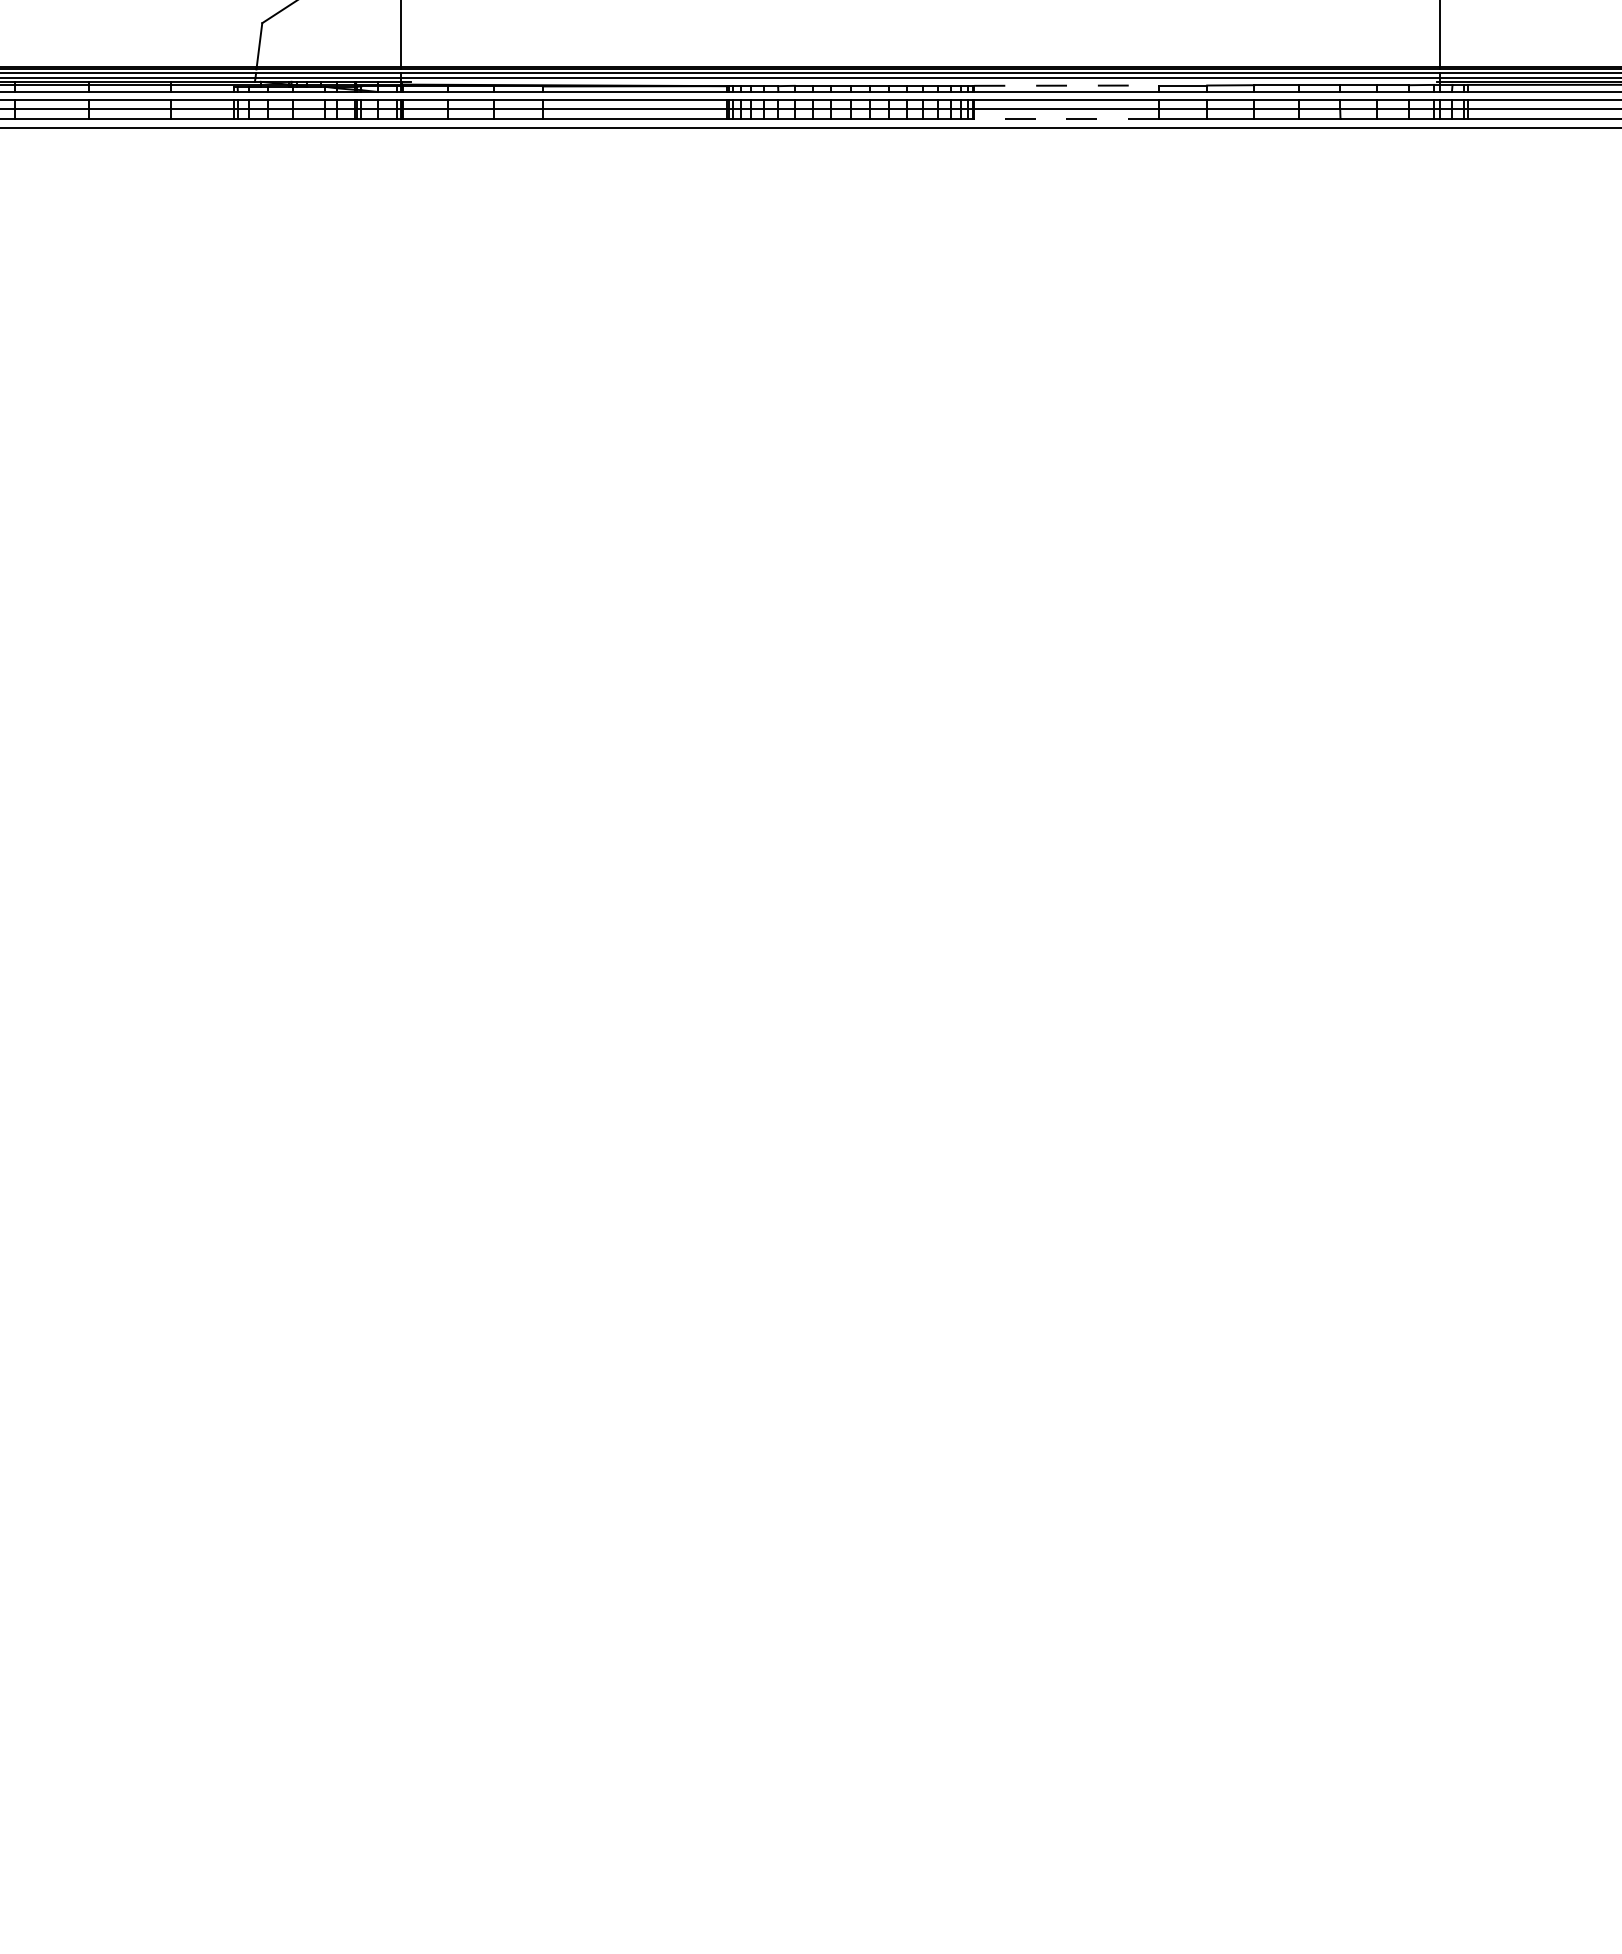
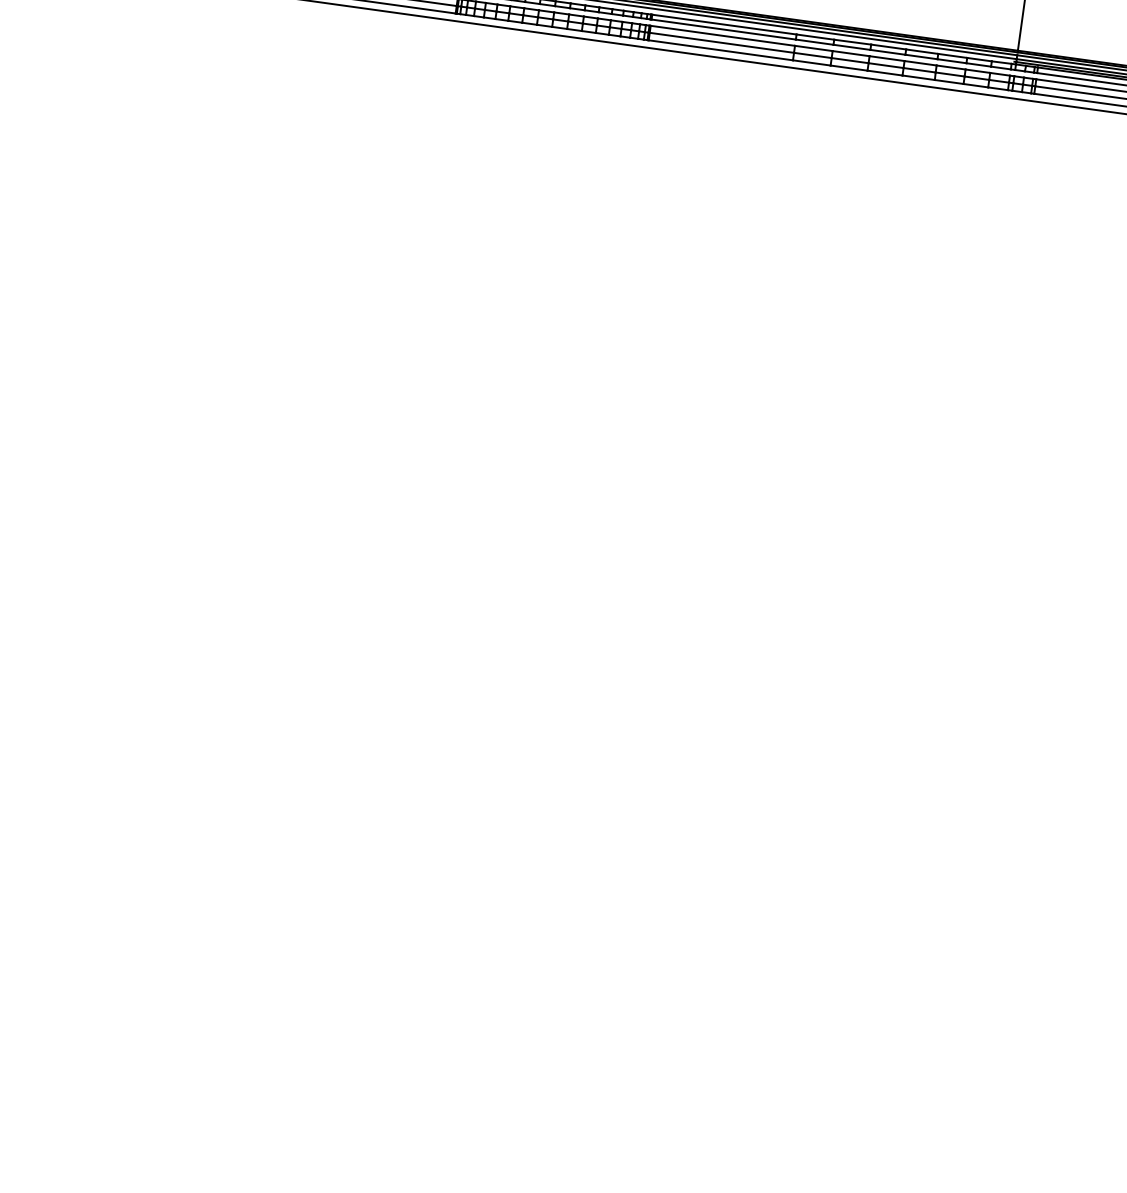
line: (1067, 85) -> (725, 24), dashed -> solid
line: (1066, 118) -> (720, 50), dashed -> solid

